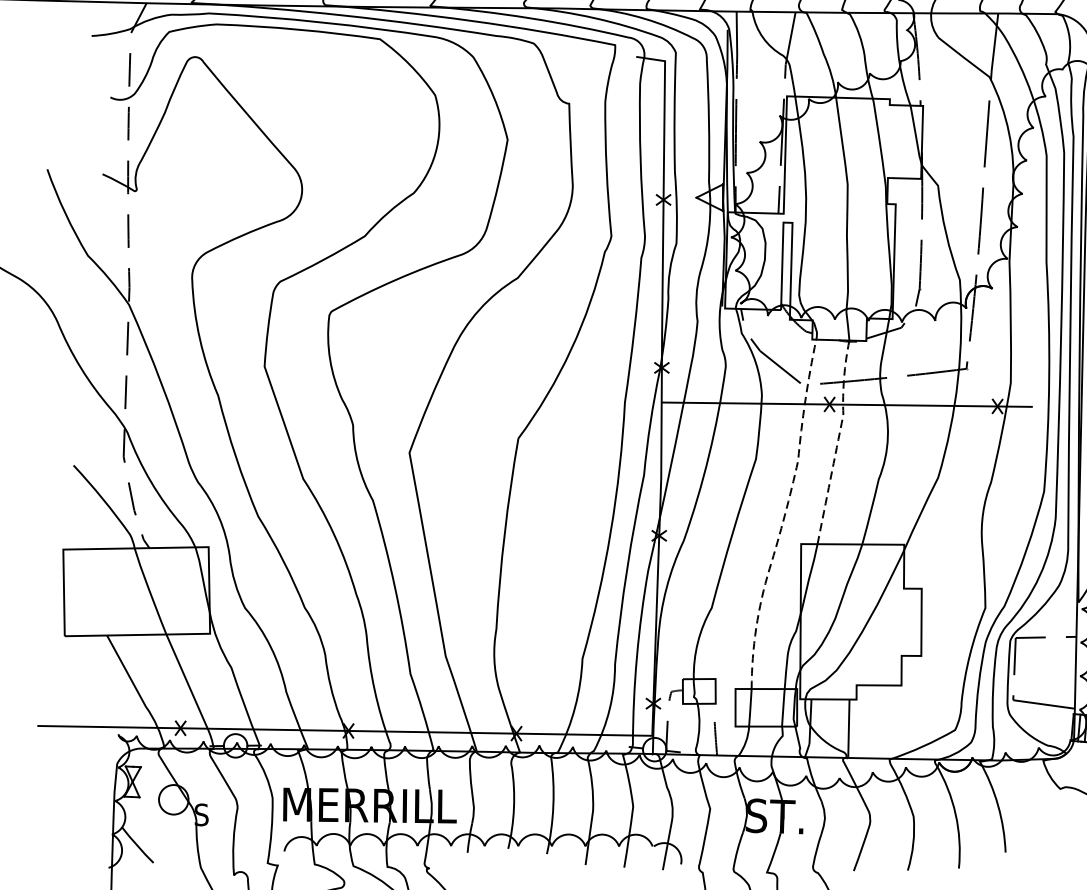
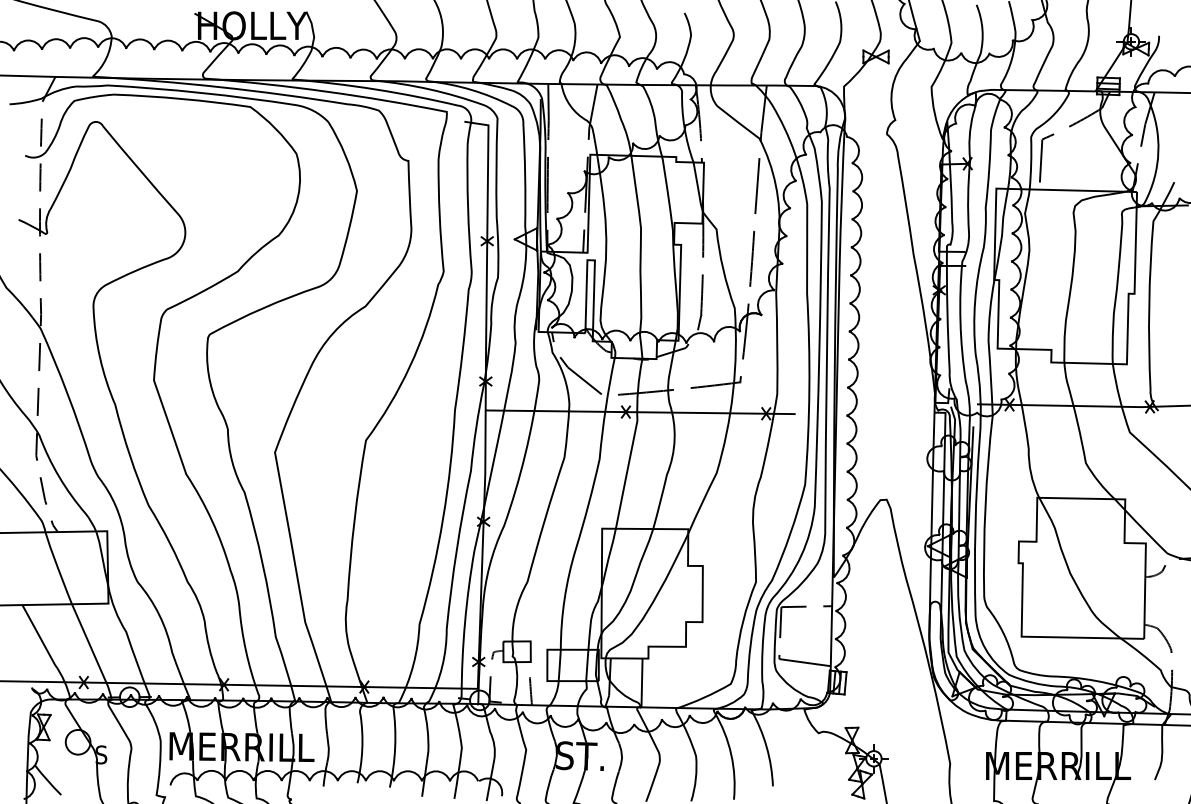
line: (837, 442) -> (632, 443), dashed -> solid
line: (784, 516) -> (588, 505), dashed -> solid

